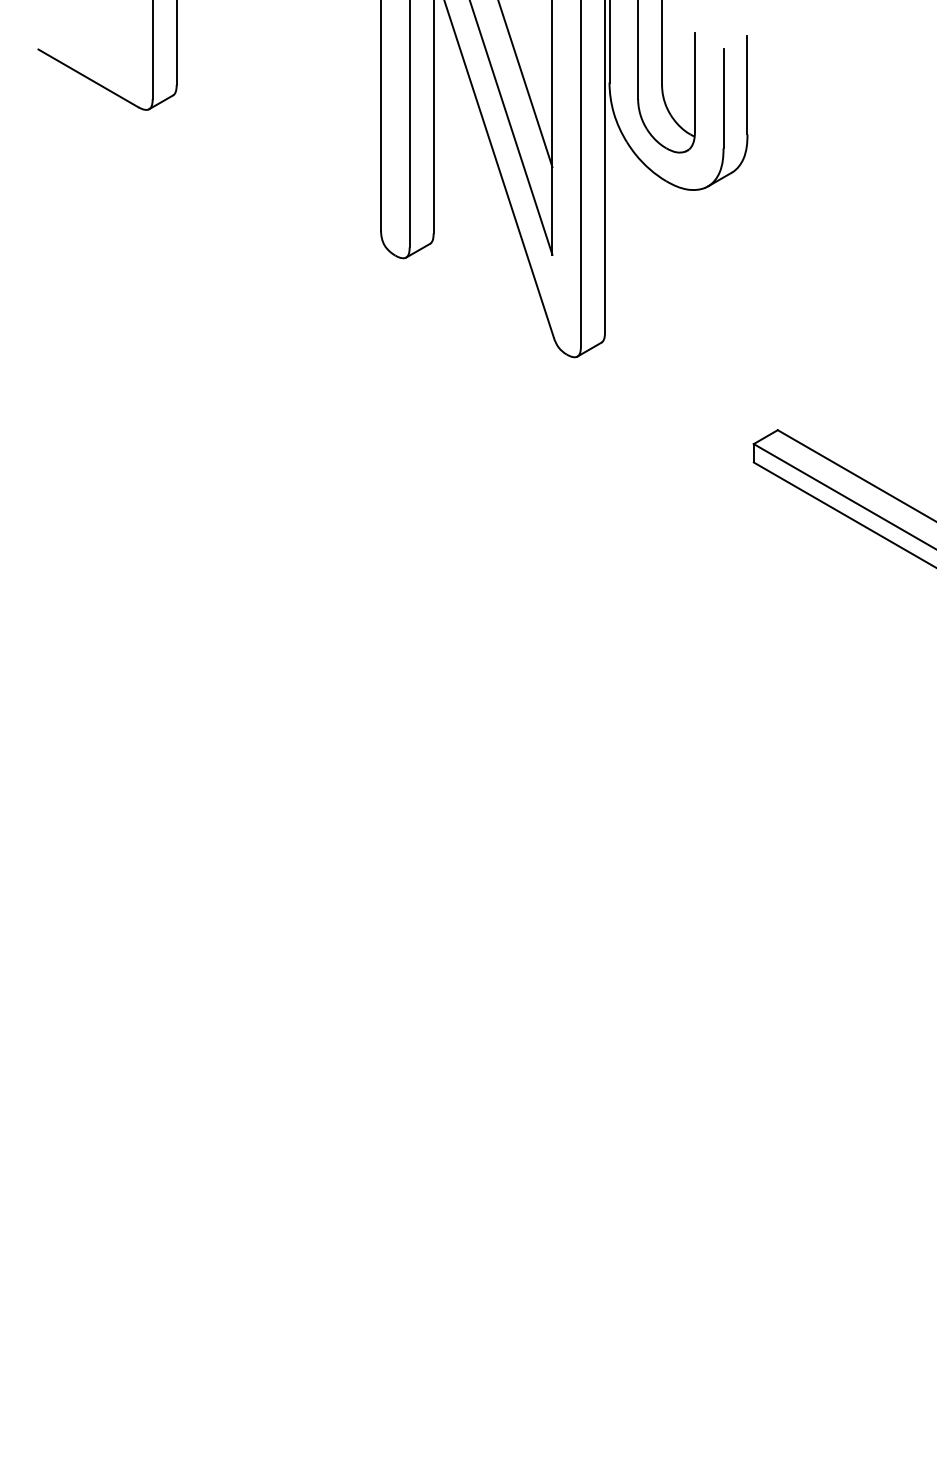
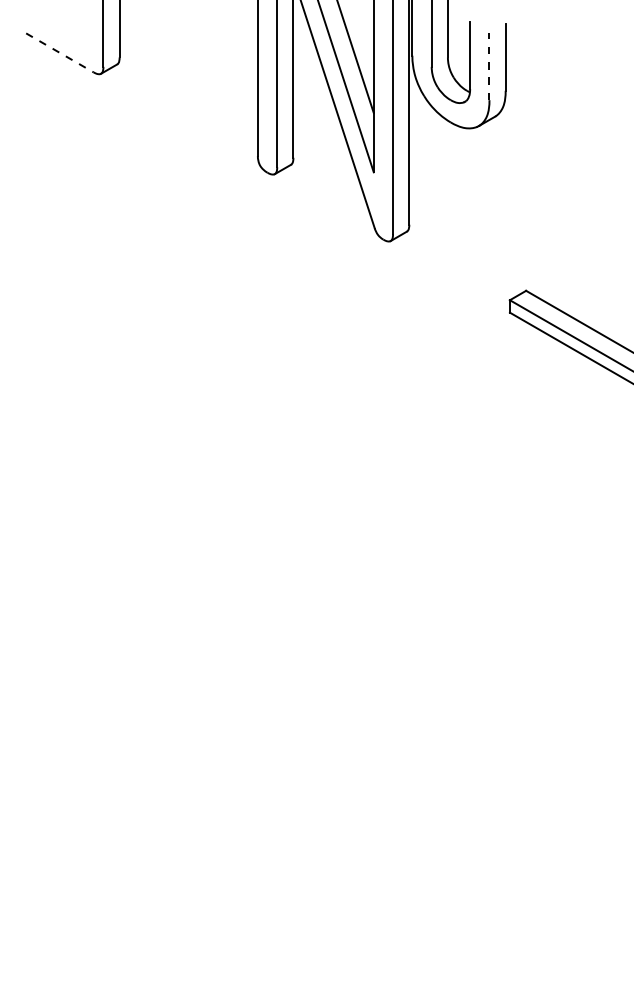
line: (89, 79) -> (60, 53), solid -> dashed
line: (723, 98) -> (489, 66), solid -> dashed

